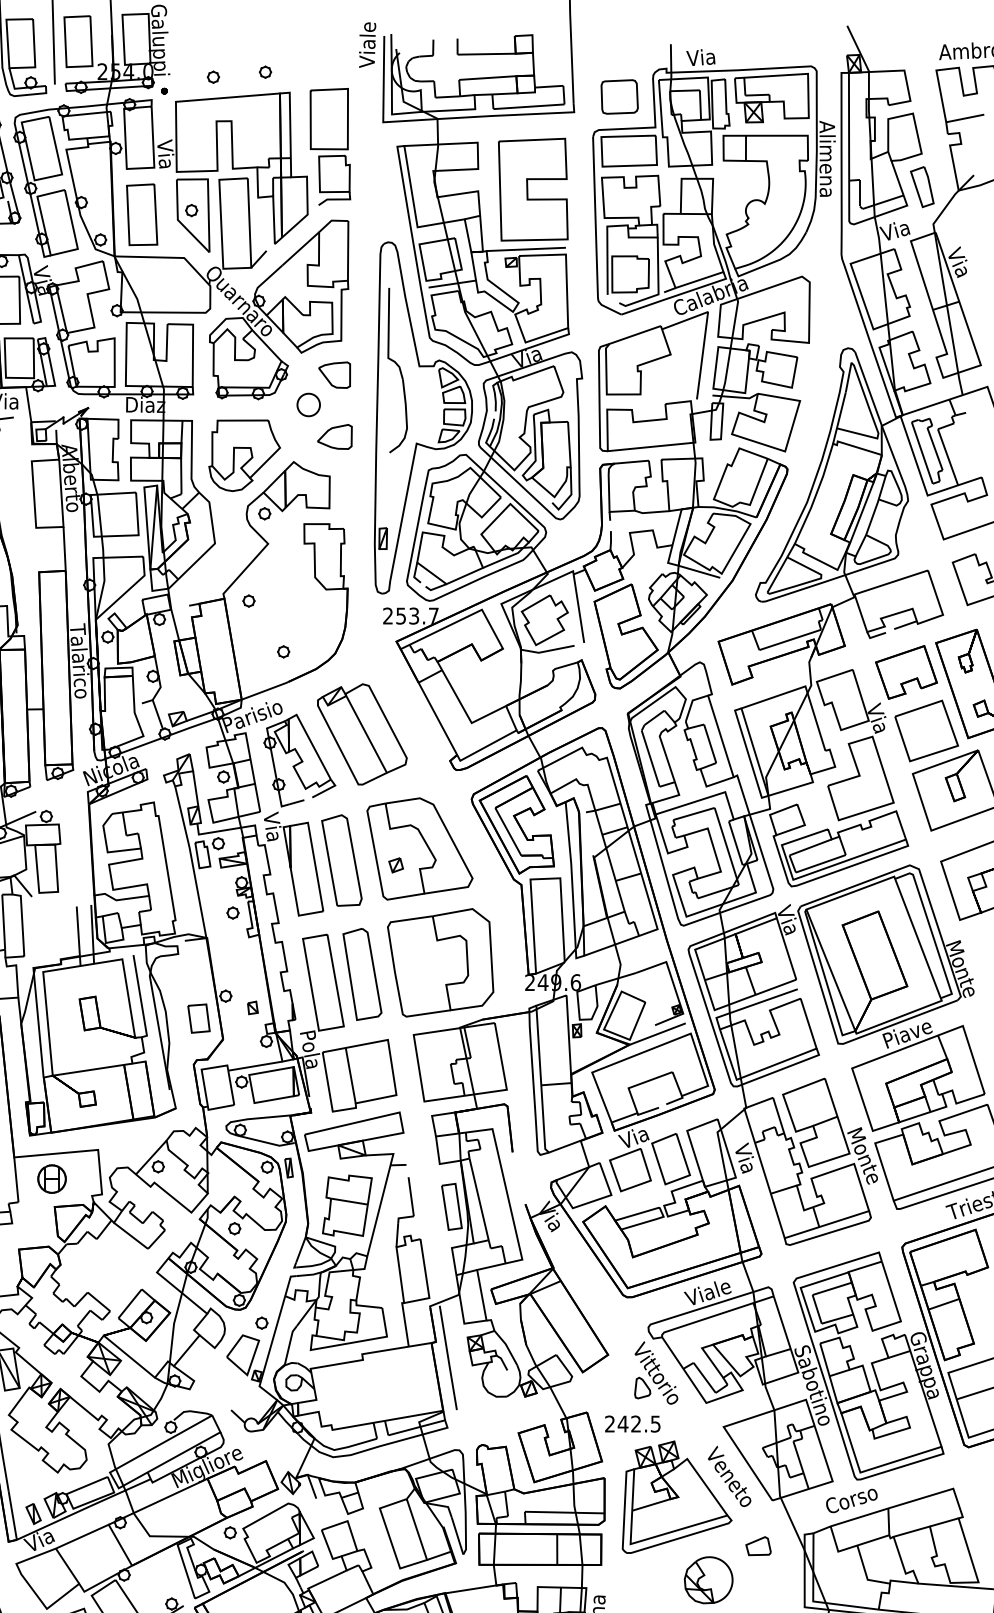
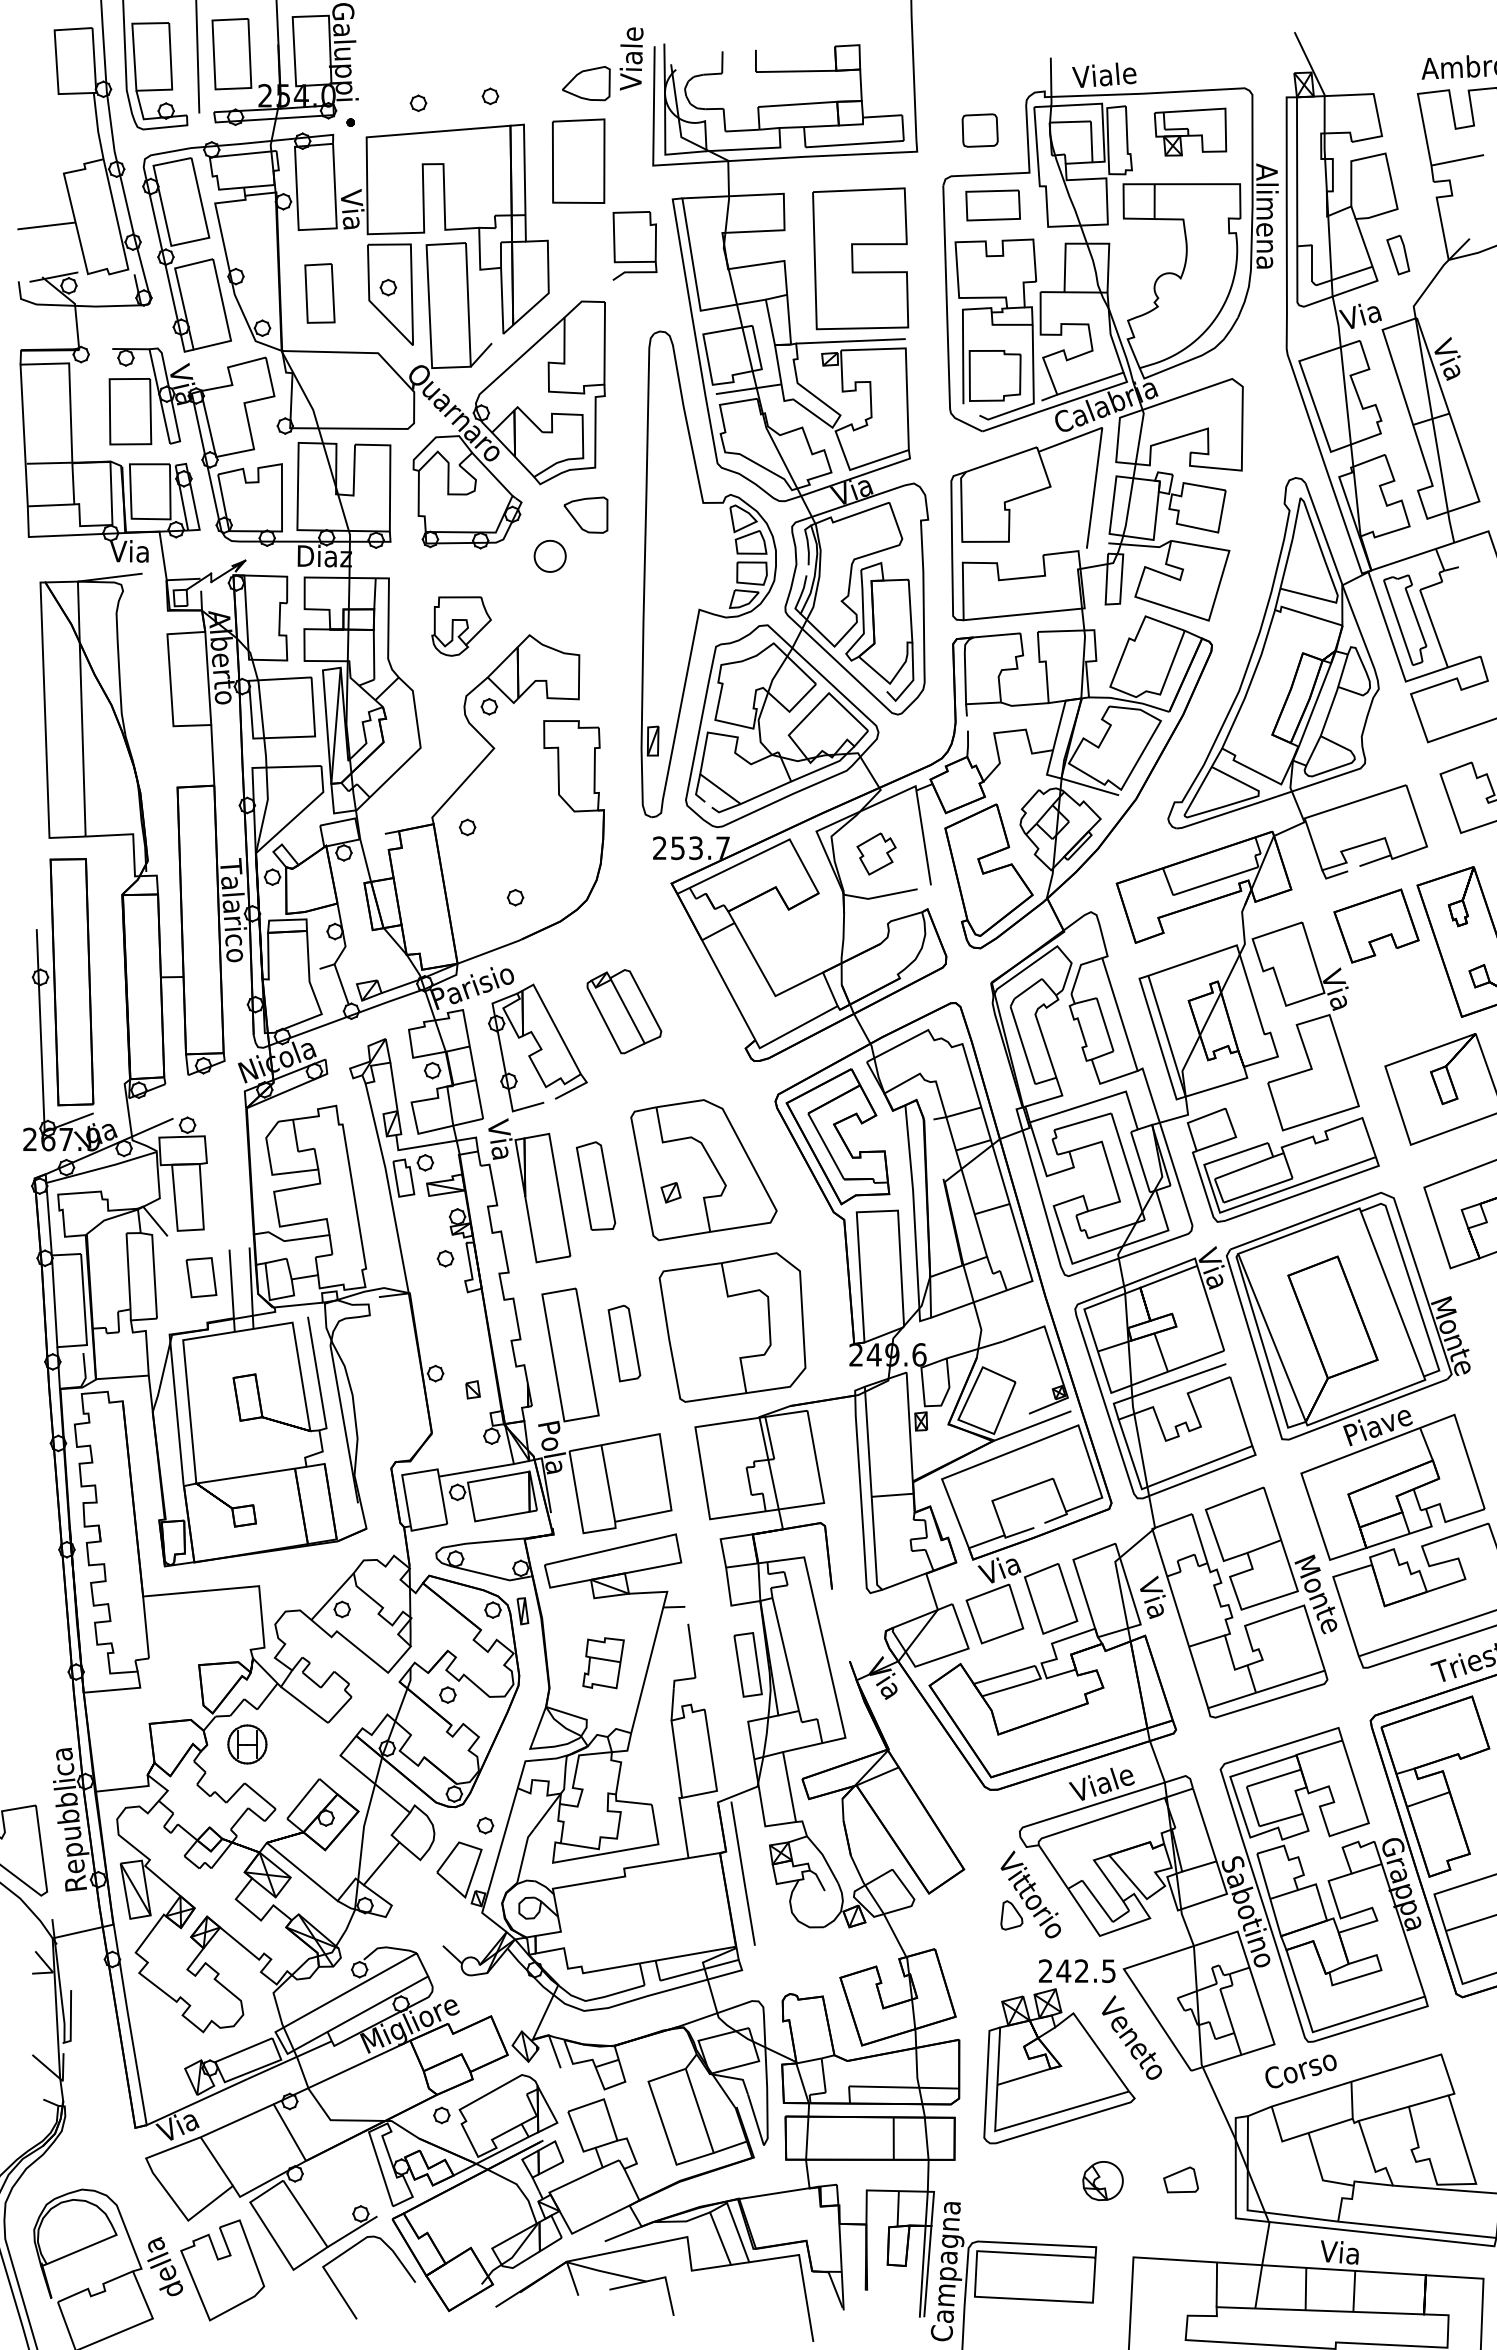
text: (724, 55) -> (1125, 73), Via -> Viale
part: (620, 96) -> (980, 130), size x0.7
part: (771, 97) -> (1190, 131), size x0.7
part: (628, 151) -> (992, 205), size x0.7
part: (334, 180) -> (634, 245), moved
part: (921, 186) -> (1397, 254), size x0.7
part: (141, 214) -> (319, 293), size x0.7
part: (397, 370) -> (673, 508), removed
part: (334, 436) -> (586, 83), moved
part: (244, 455) -> (461, 626), size x0.6
part: (544, 619) -> (876, 853), size x0.6
part: (926, 730) -> (1404, 1006), removed
part: (362, 734) -> (624, 1011), size x0.6
part: (341, 860) -> (595, 1185), size x0.7
part: (362, 974) -> (624, 1343), size x0.6
part: (198, 1018) -> (201, 1277), moved
part: (52, 1179) -> (247, 1744), moved
part: (347, 1205) -> (603, 1662), size x0.6
text: (633, 1423) -> (1077, 1970), moved
part: (33, 1514) -> (169, 2089), removed
part: (758, 1545) -> (1180, 2179), moved
part: (708, 1579) -> (1102, 2180), size x0.6

